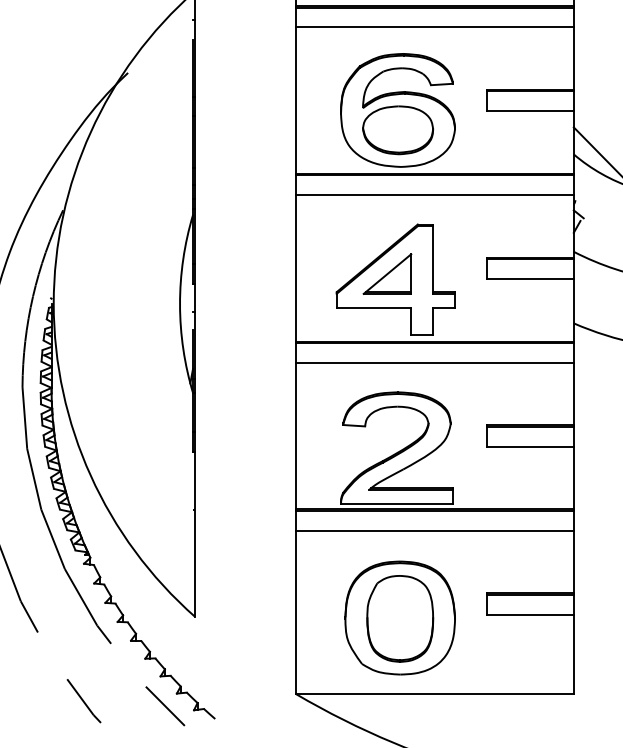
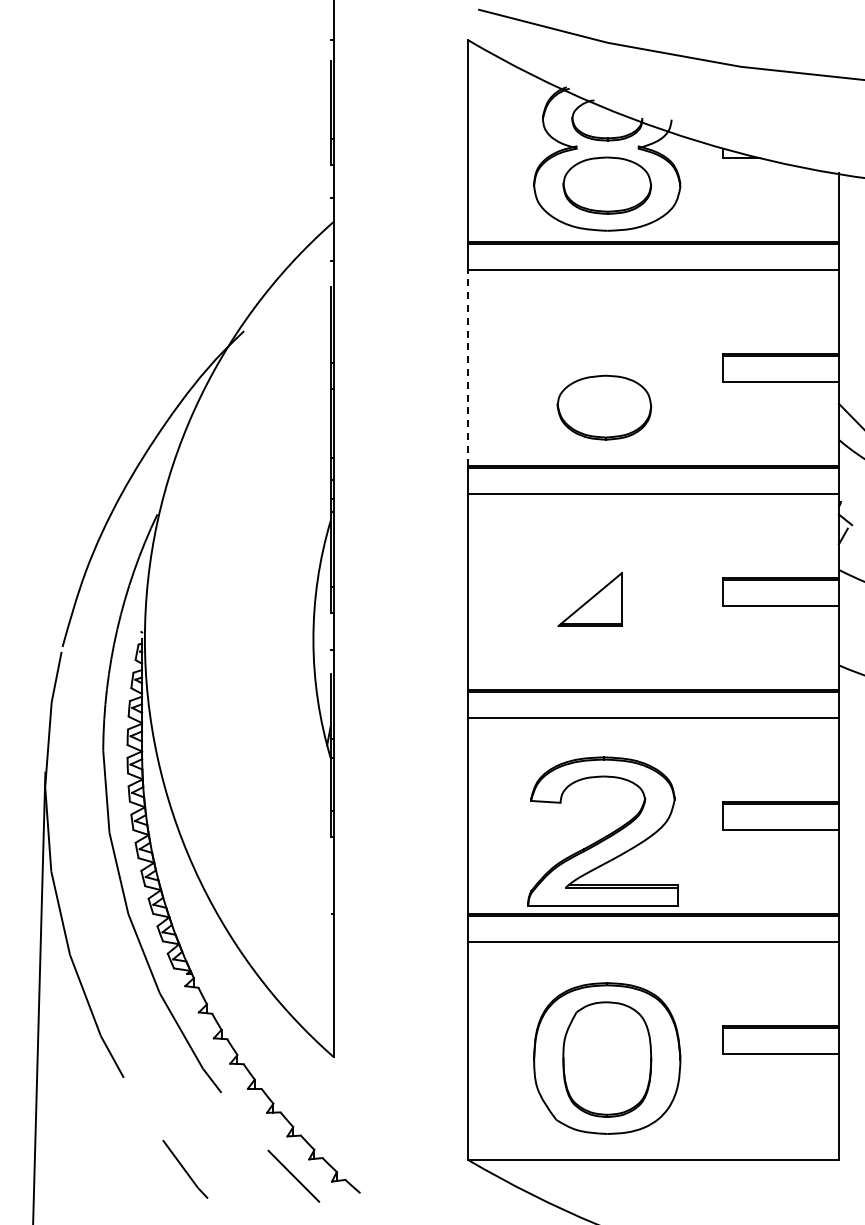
line: (296, 100) -> (468, 367), solid -> dashed
part: (398, 109) -> (604, 380), removed
part: (395, 279) -> (600, 606), removed

